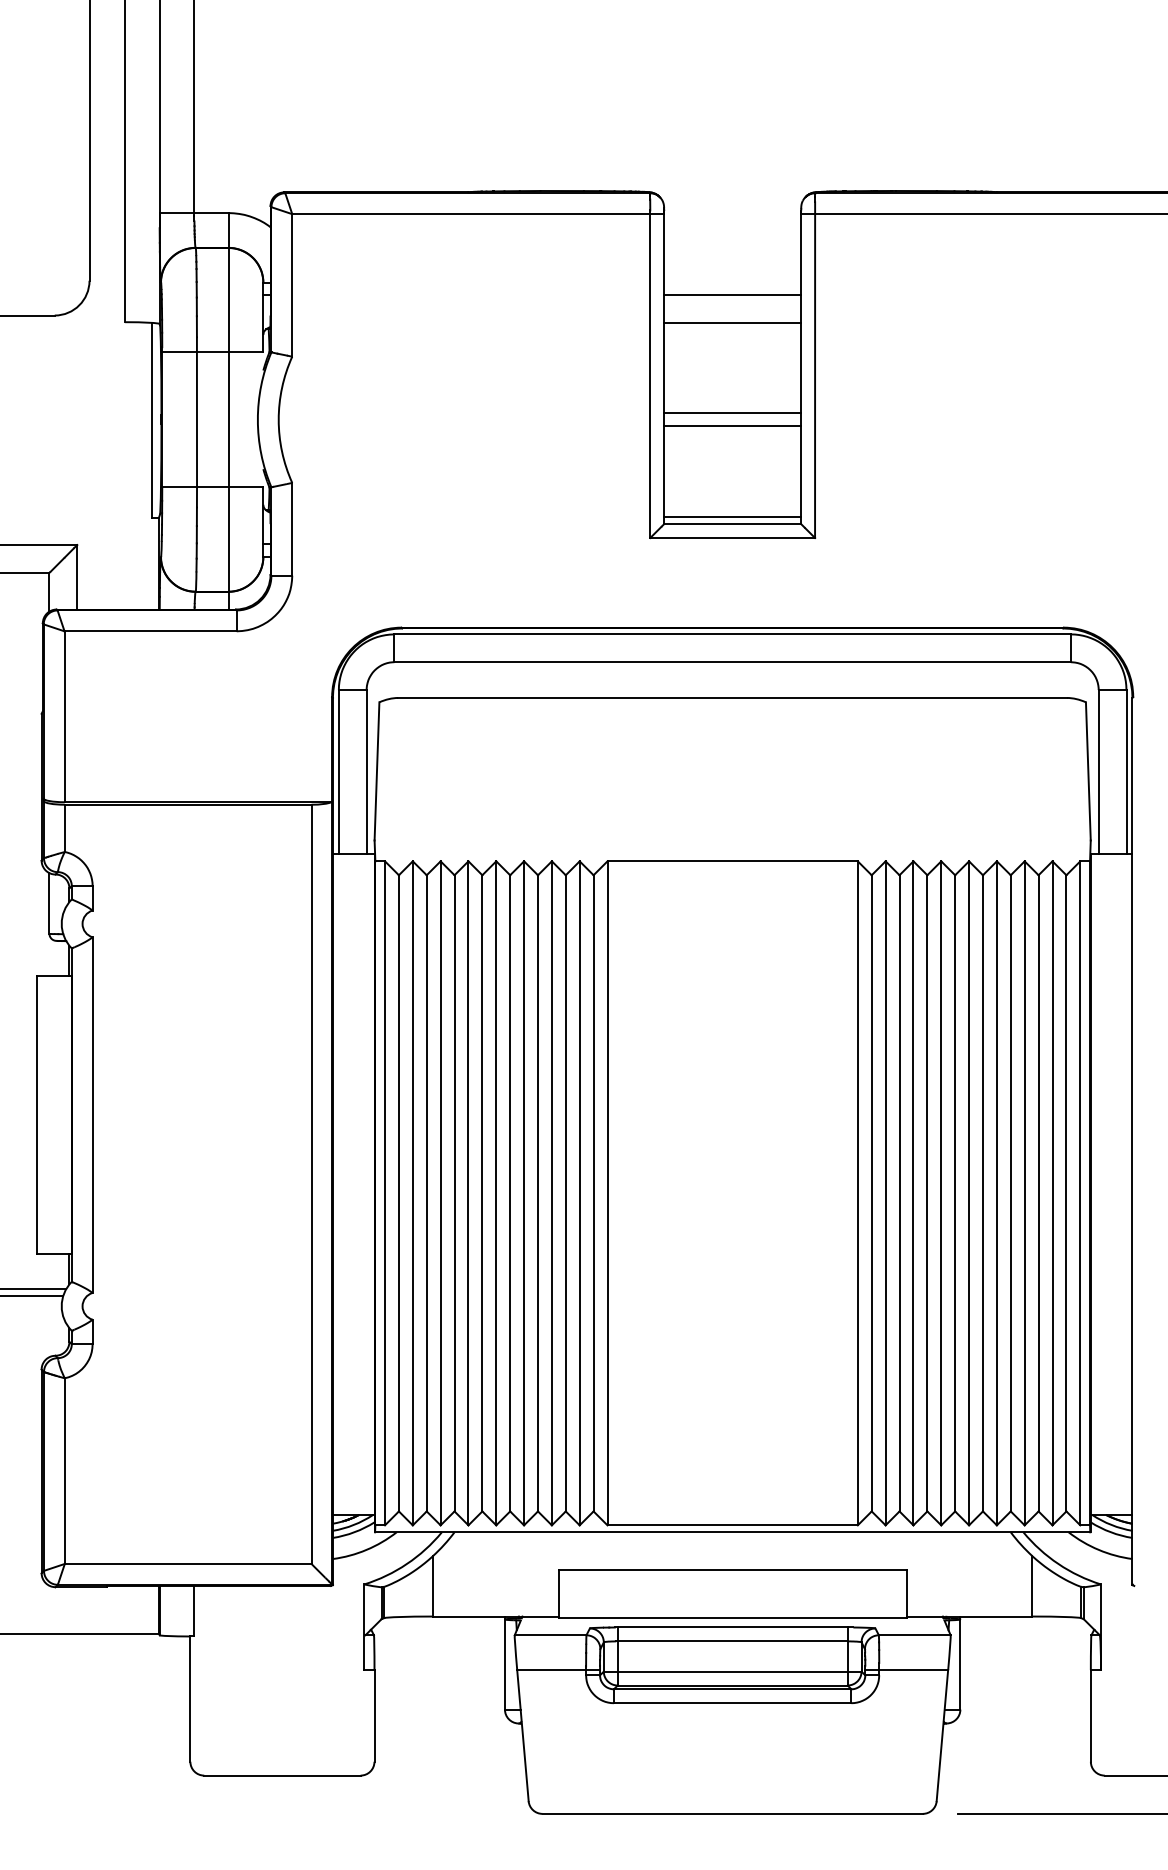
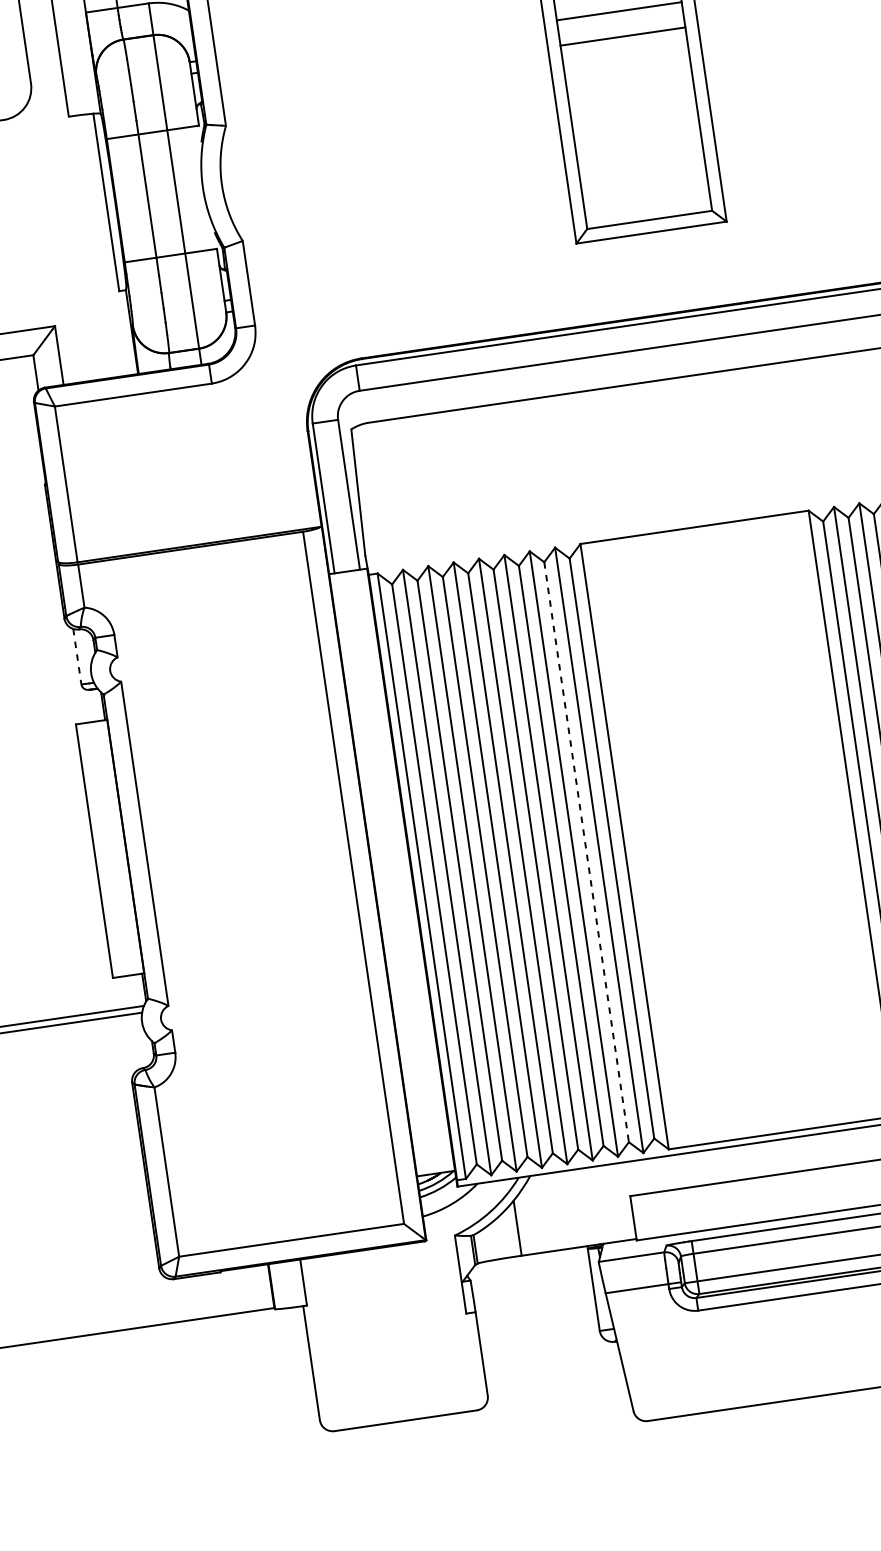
line: (732, 413) -> (634, 119), removed
line: (732, 426) -> (636, 130), removed
line: (732, 516) -> (648, 213), removed
line: (49, 903) -> (77, 656), solid -> dashed
line: (565, 1193) -> (586, 852), solid -> dashed

